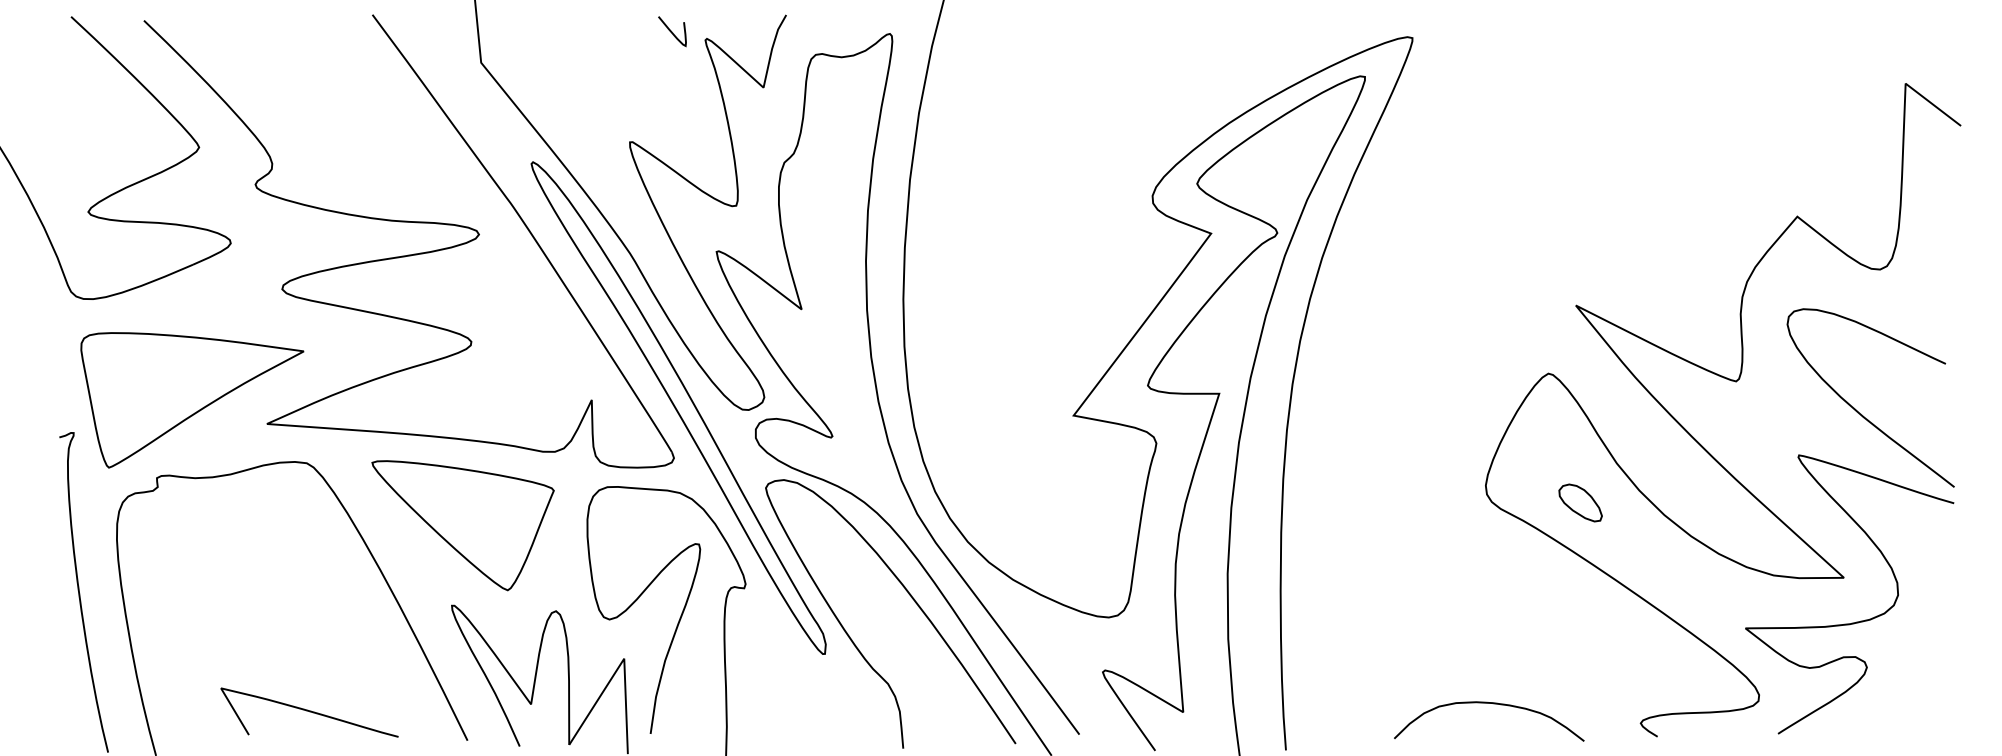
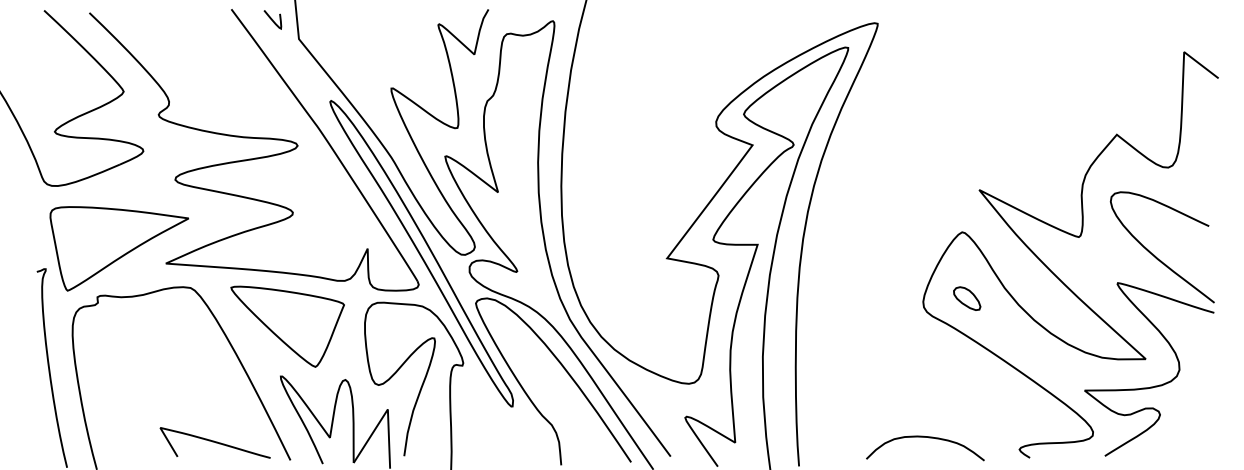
curve: (671, 31) -> (272, 19), moved
part: (1581, 502) -> (967, 298), moved
curve: (308, 711) -> (214, 442), moved

